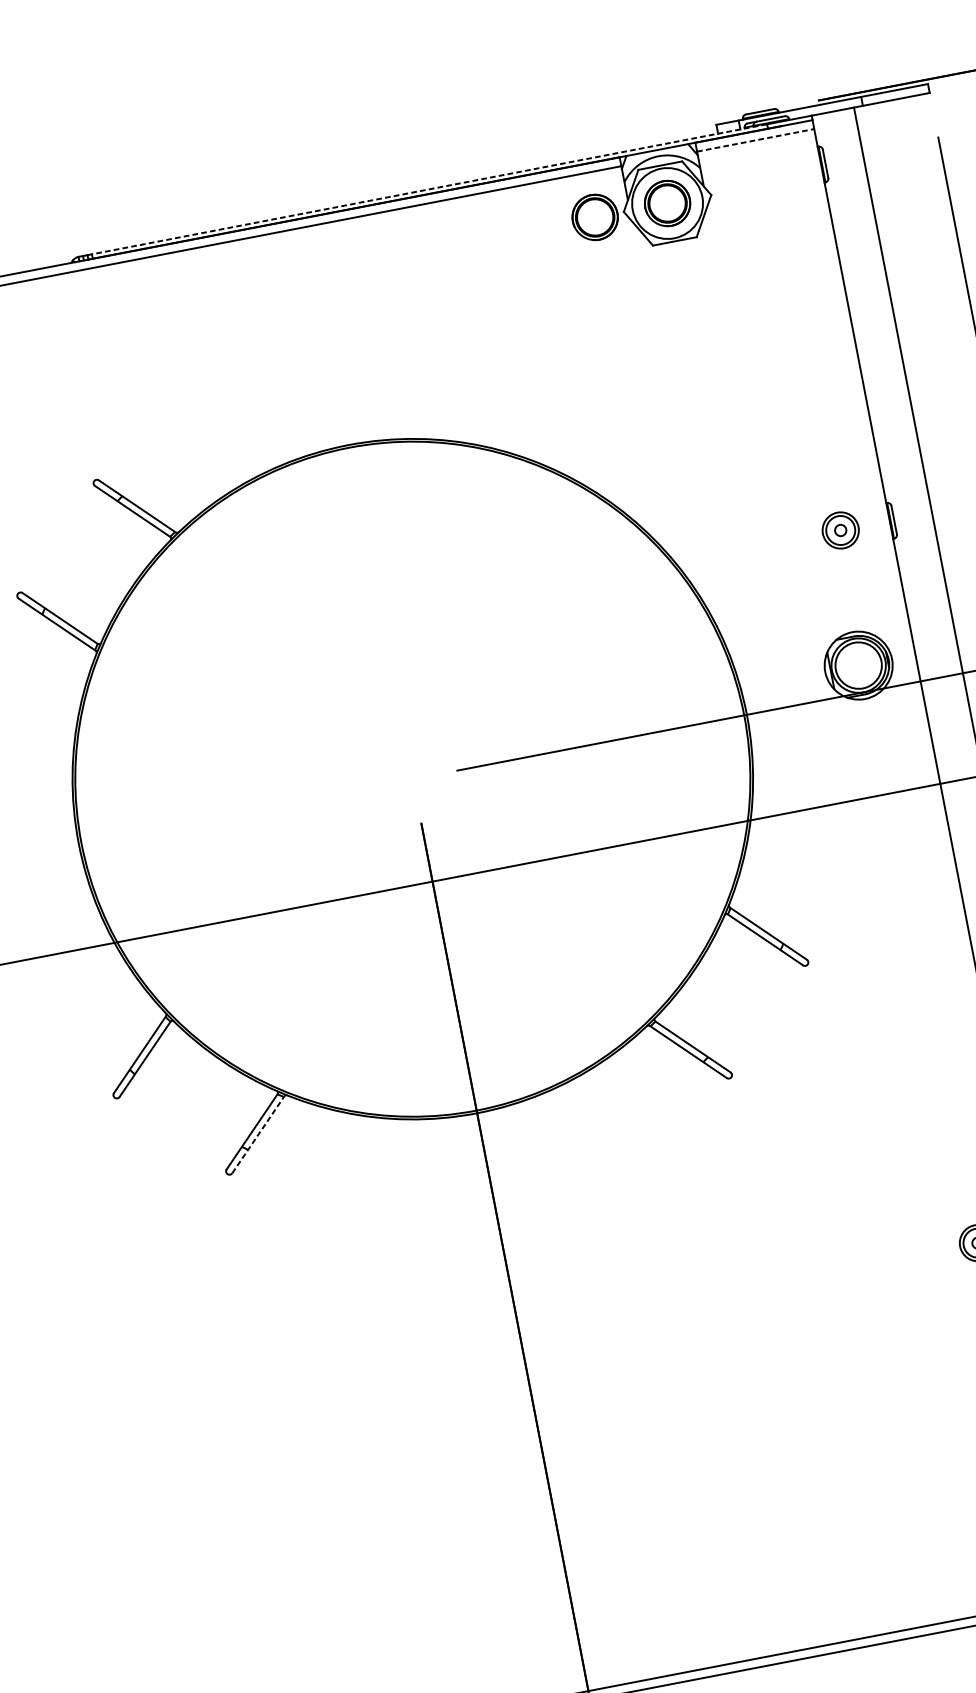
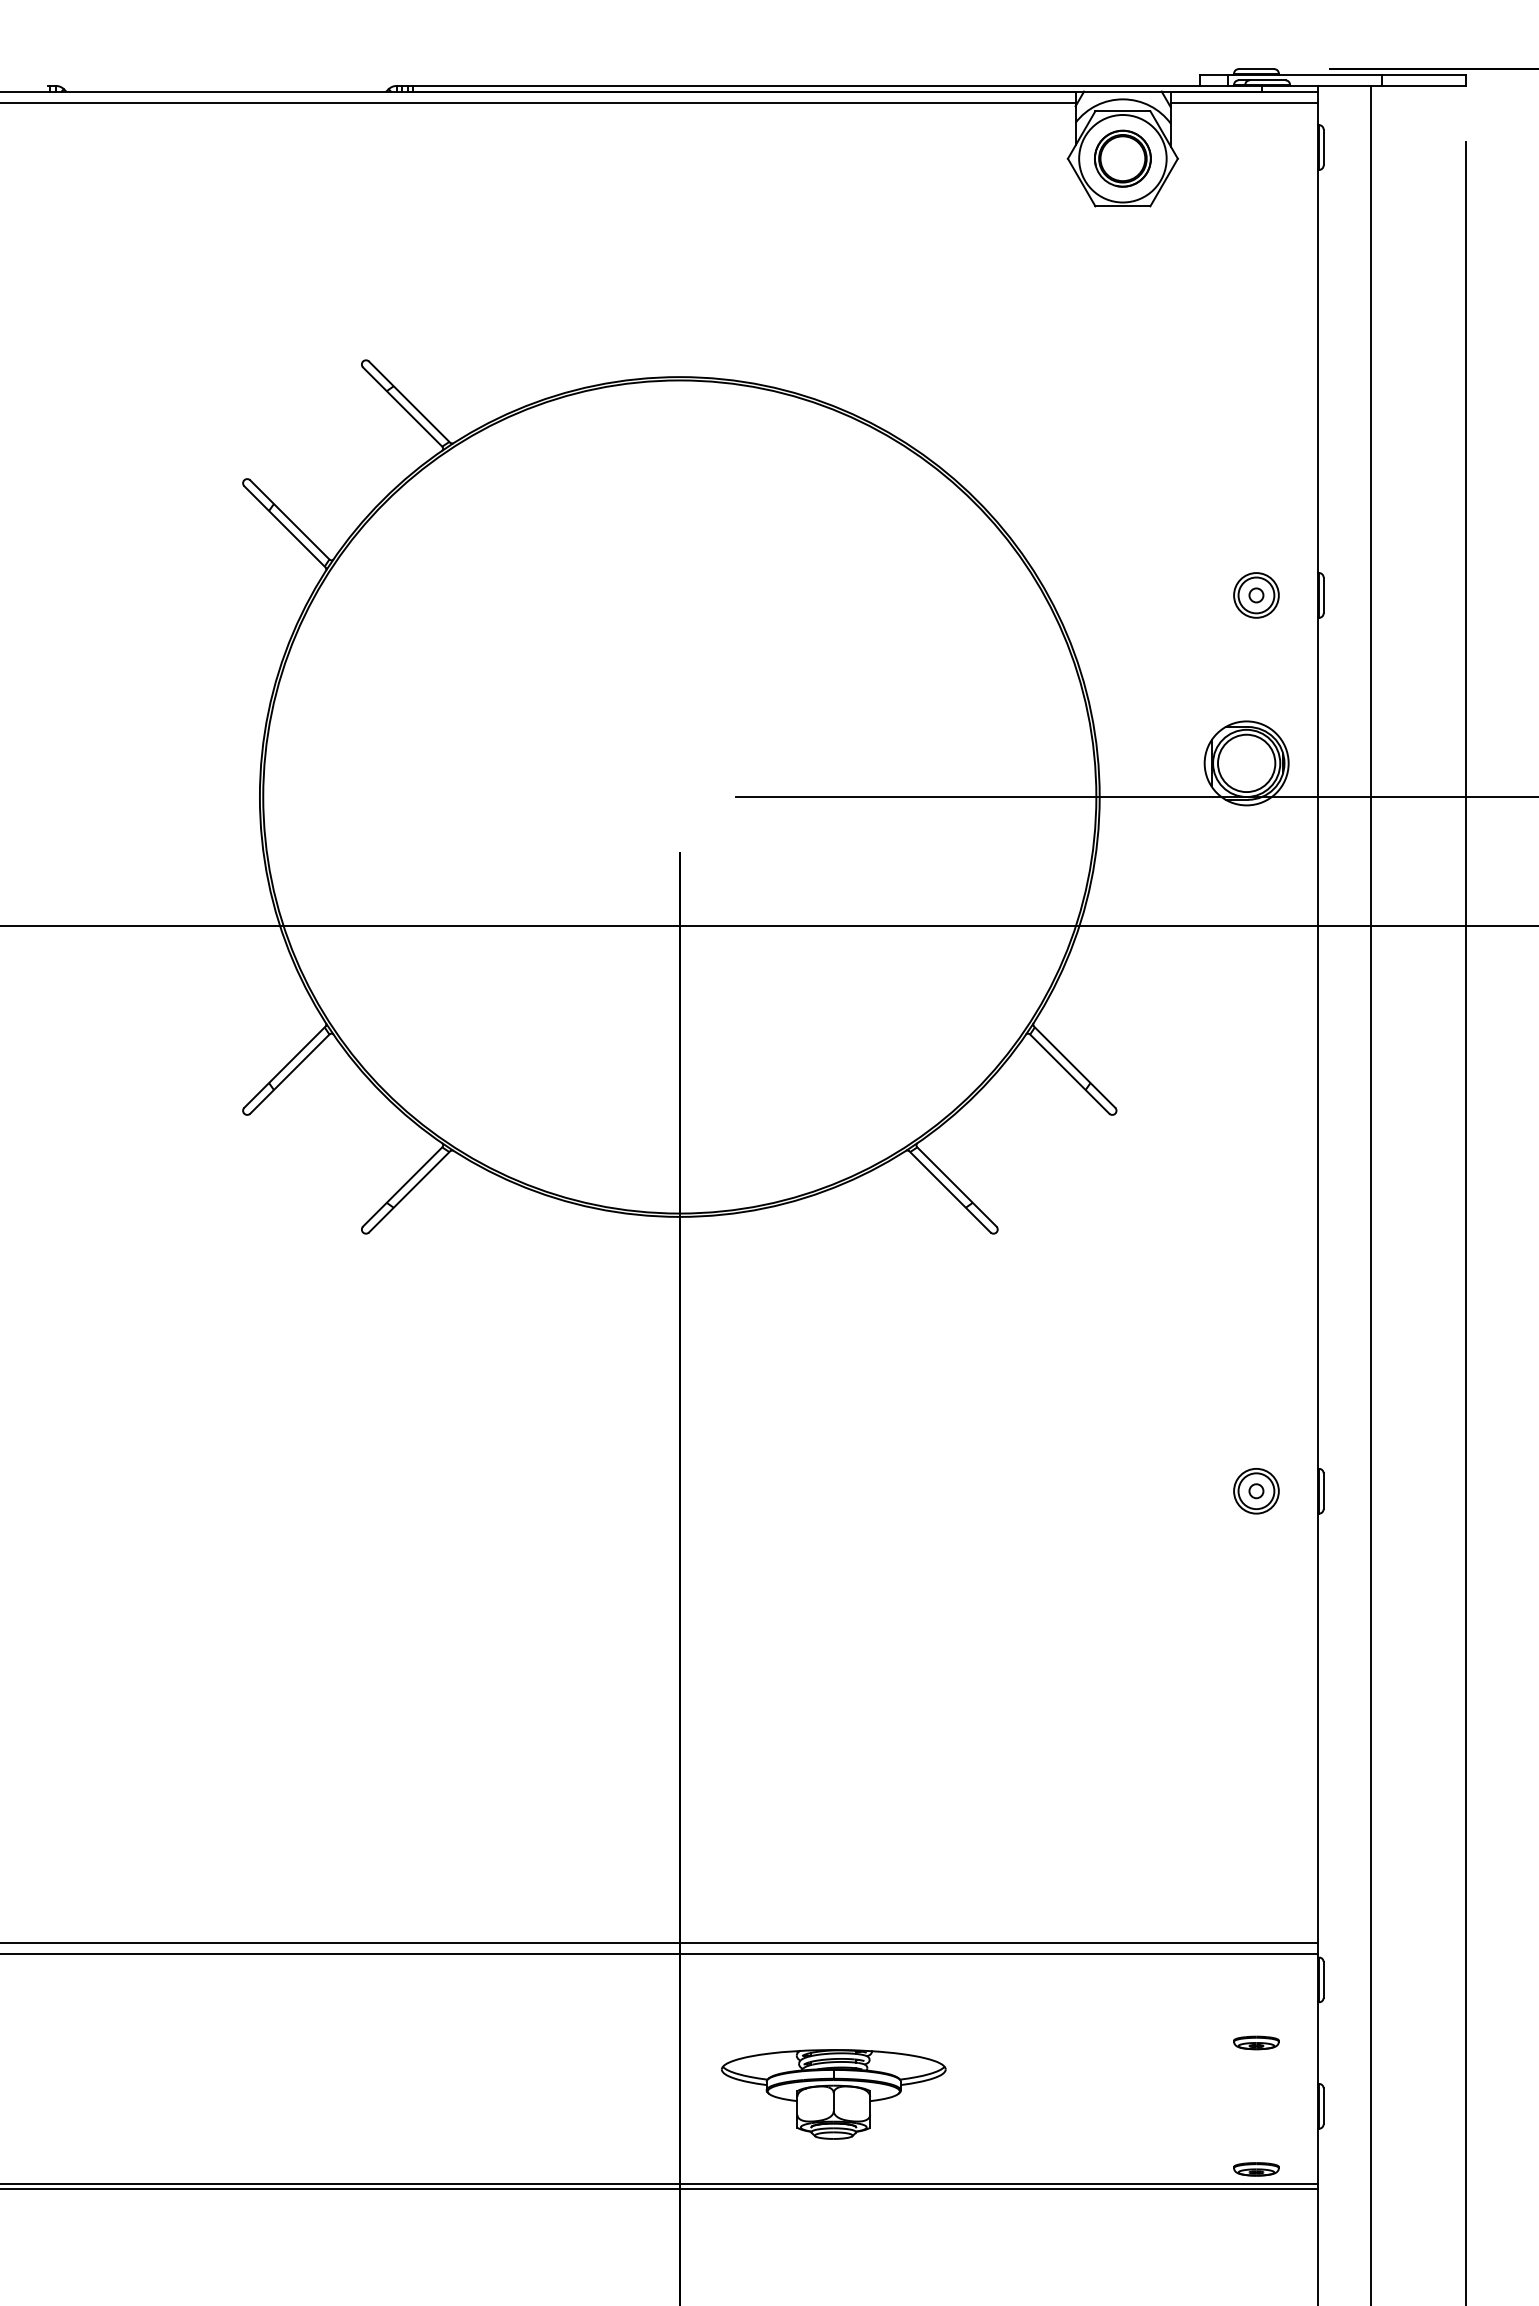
line: (755, 140) -> (1244, 102), dashed -> solid
line: (427, 189) -> (835, 85), dashed -> solid
part: (594, 217) -> (1031, 158), removed
line: (259, 1134) -> (410, 1191), dashed -> solid

